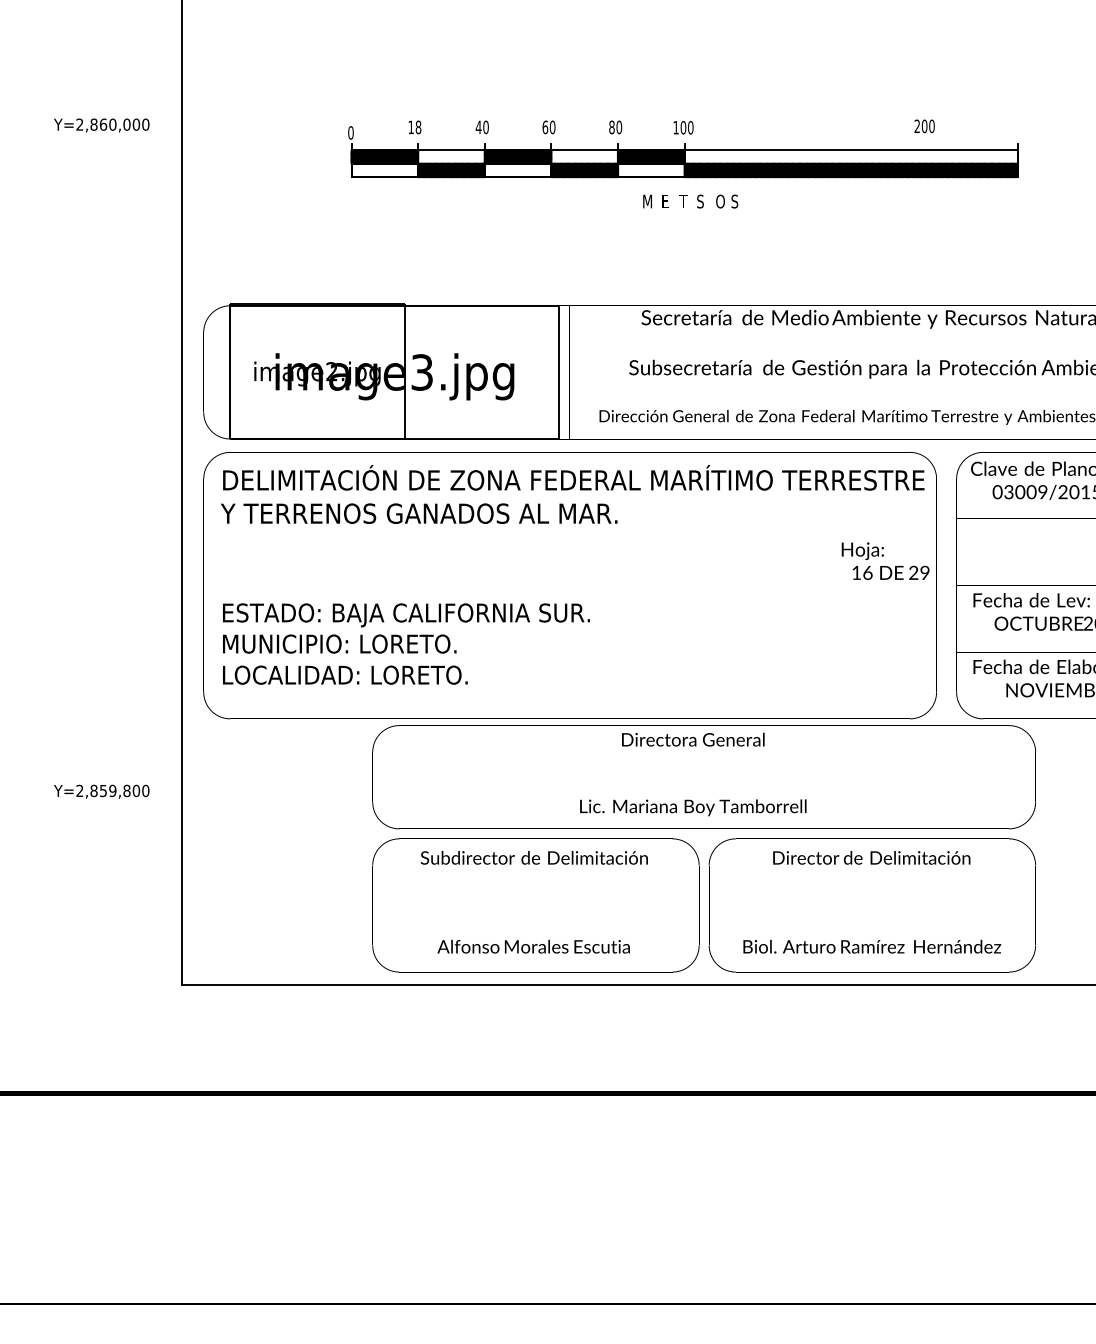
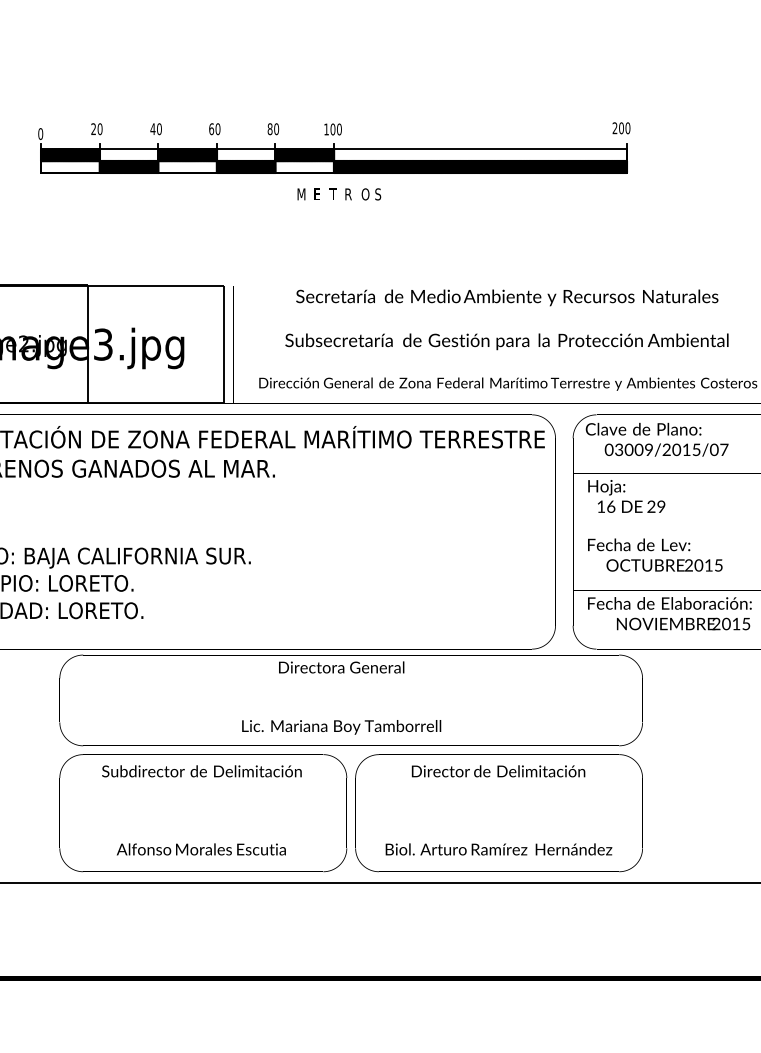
text: (414, 126) -> (96, 128), 18 -> 20
text: (924, 126) -> (621, 128), moved
text: (700, 201) -> (347, 194), S -> R
text: (885, 560) -> (626, 495), moved

